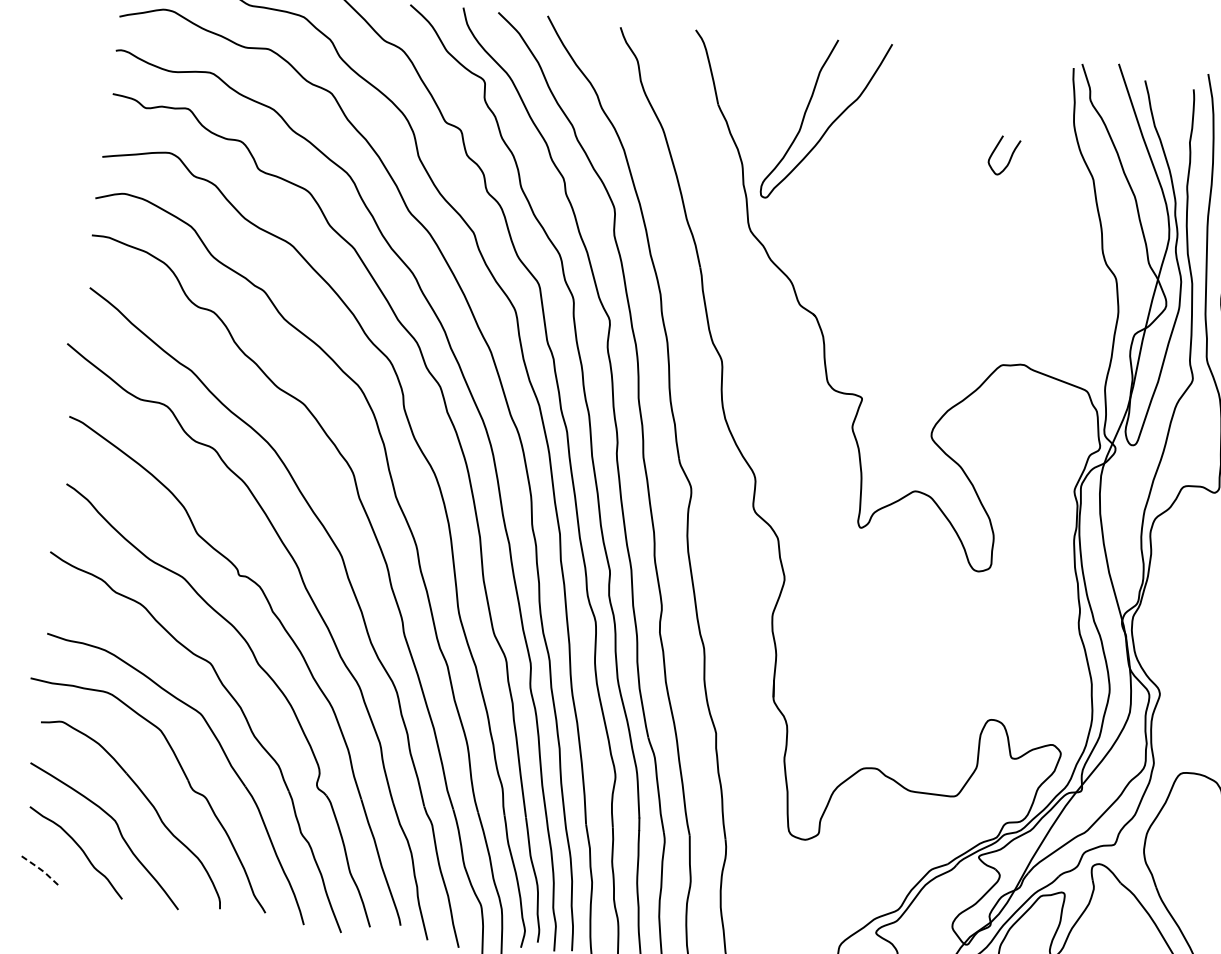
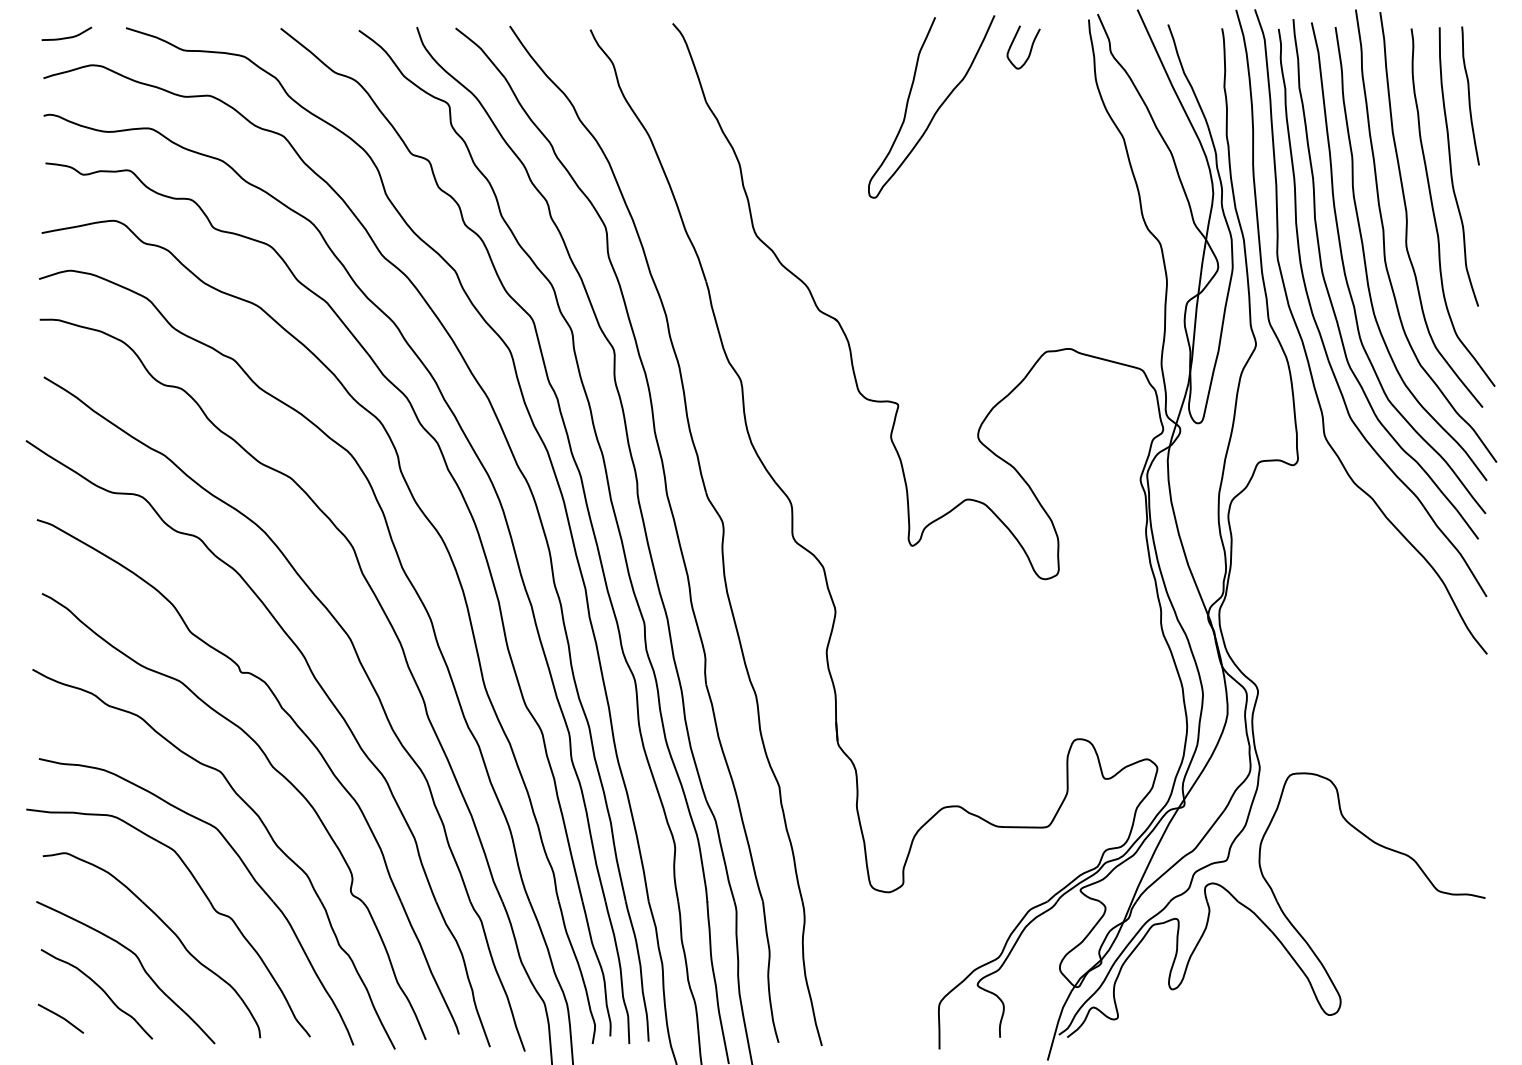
curve: (831, 122) -> (937, 108), moved
curve: (1010, 156) -> (1030, 47), moved
line: (42, 870) -> (62, 1017), dashed -> solid

